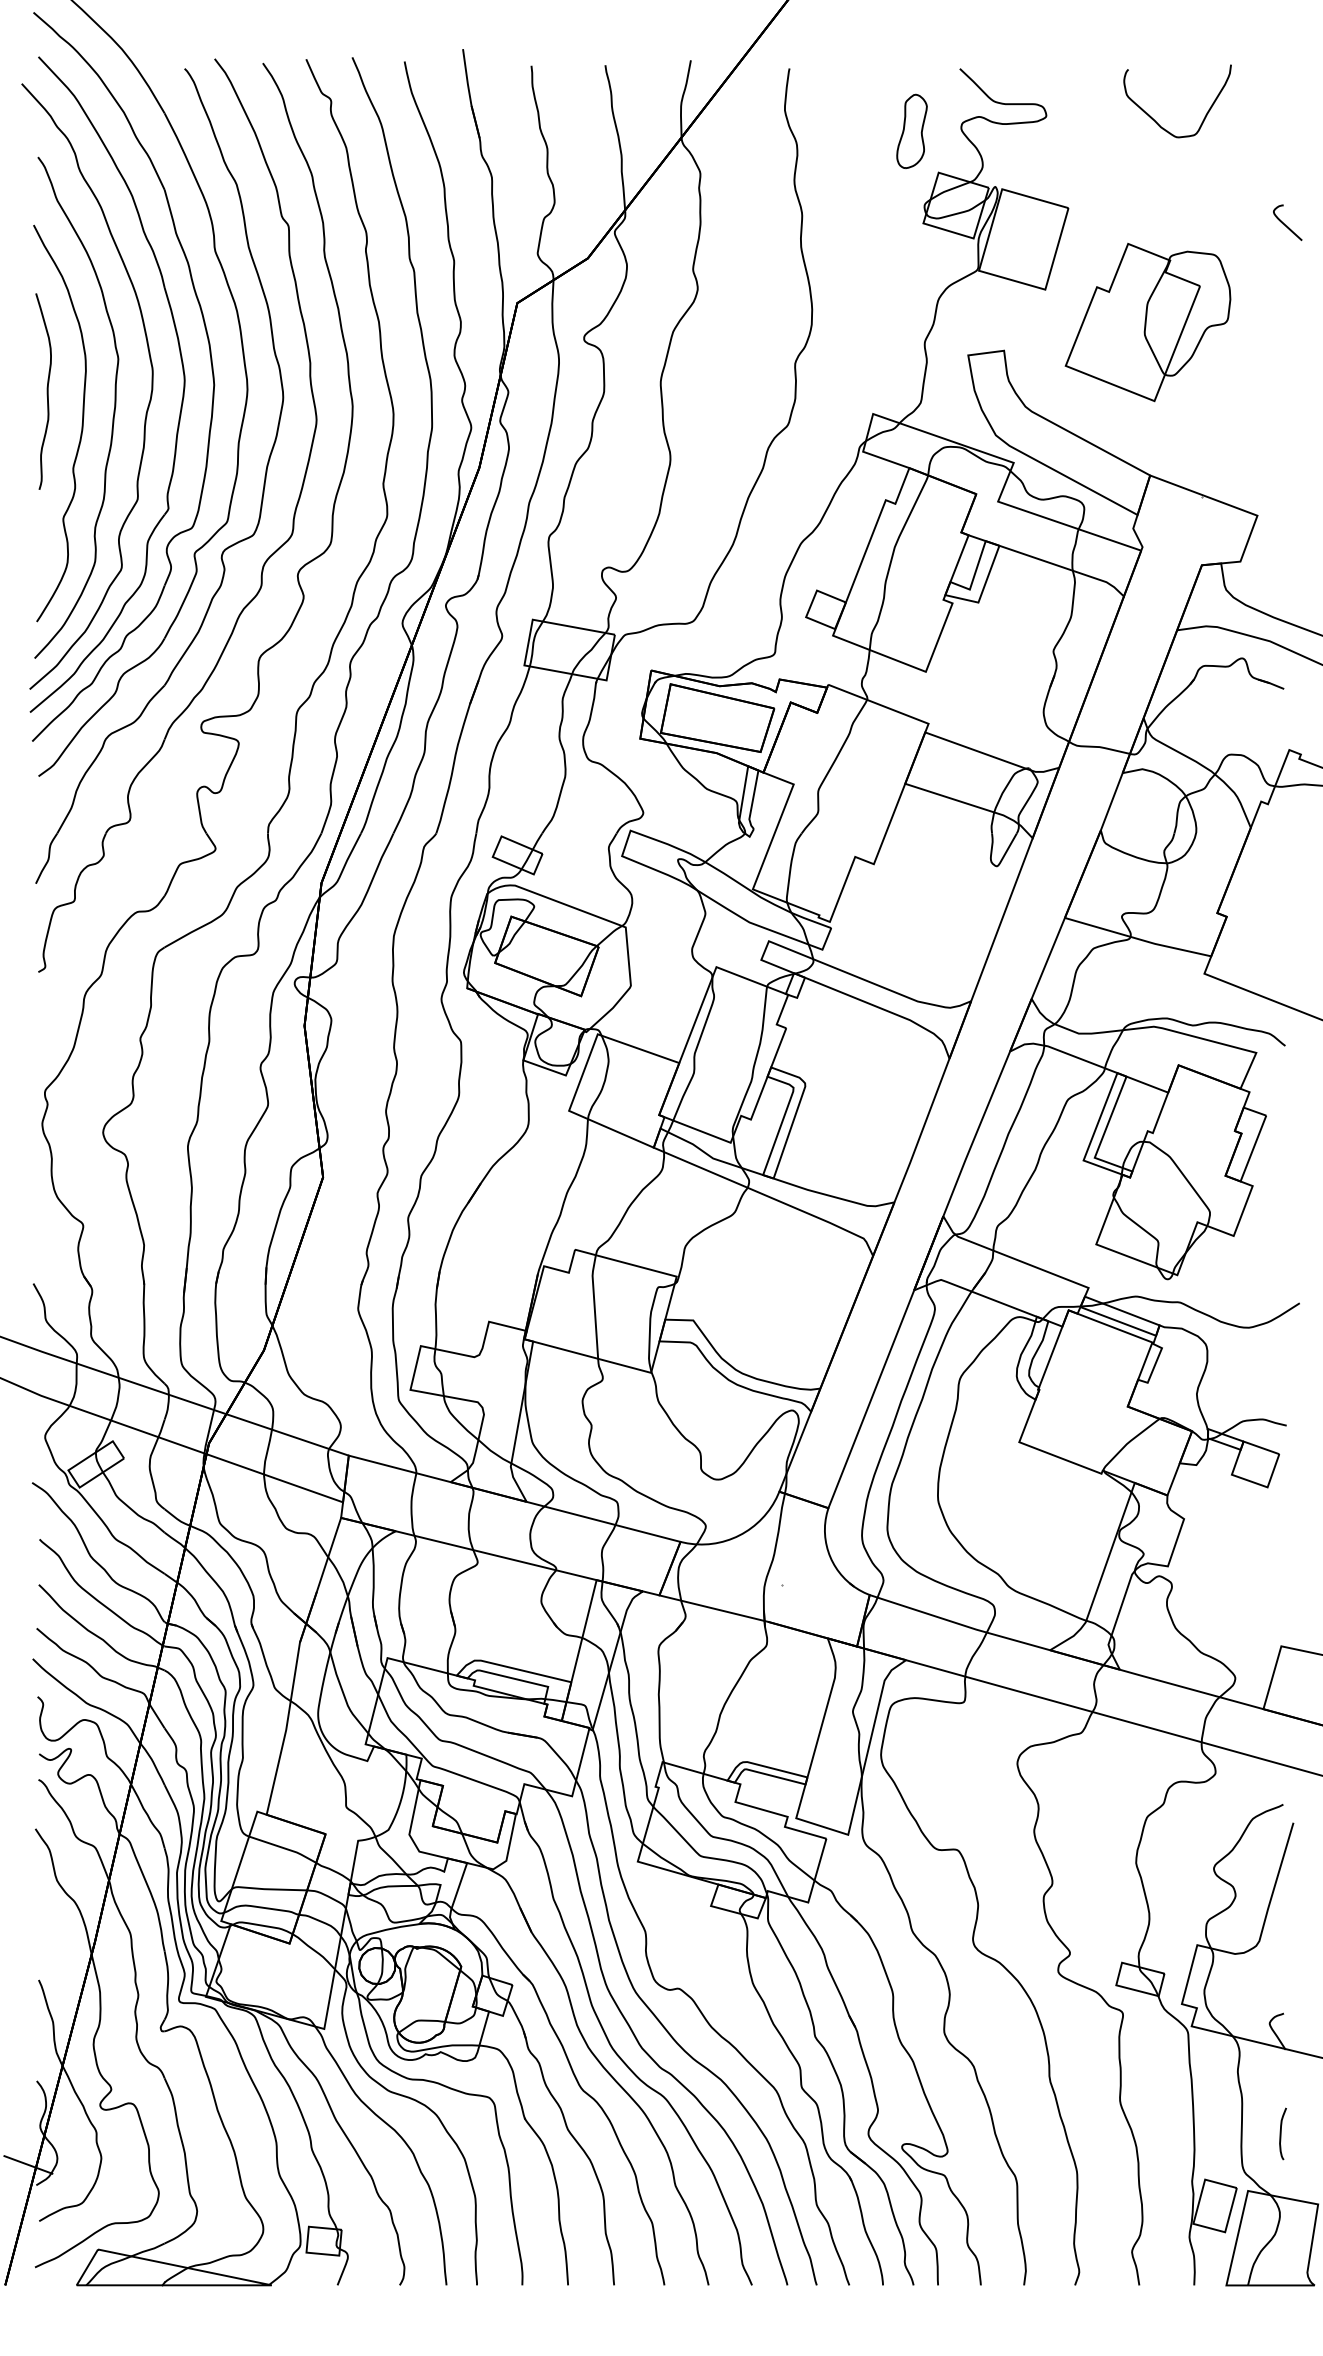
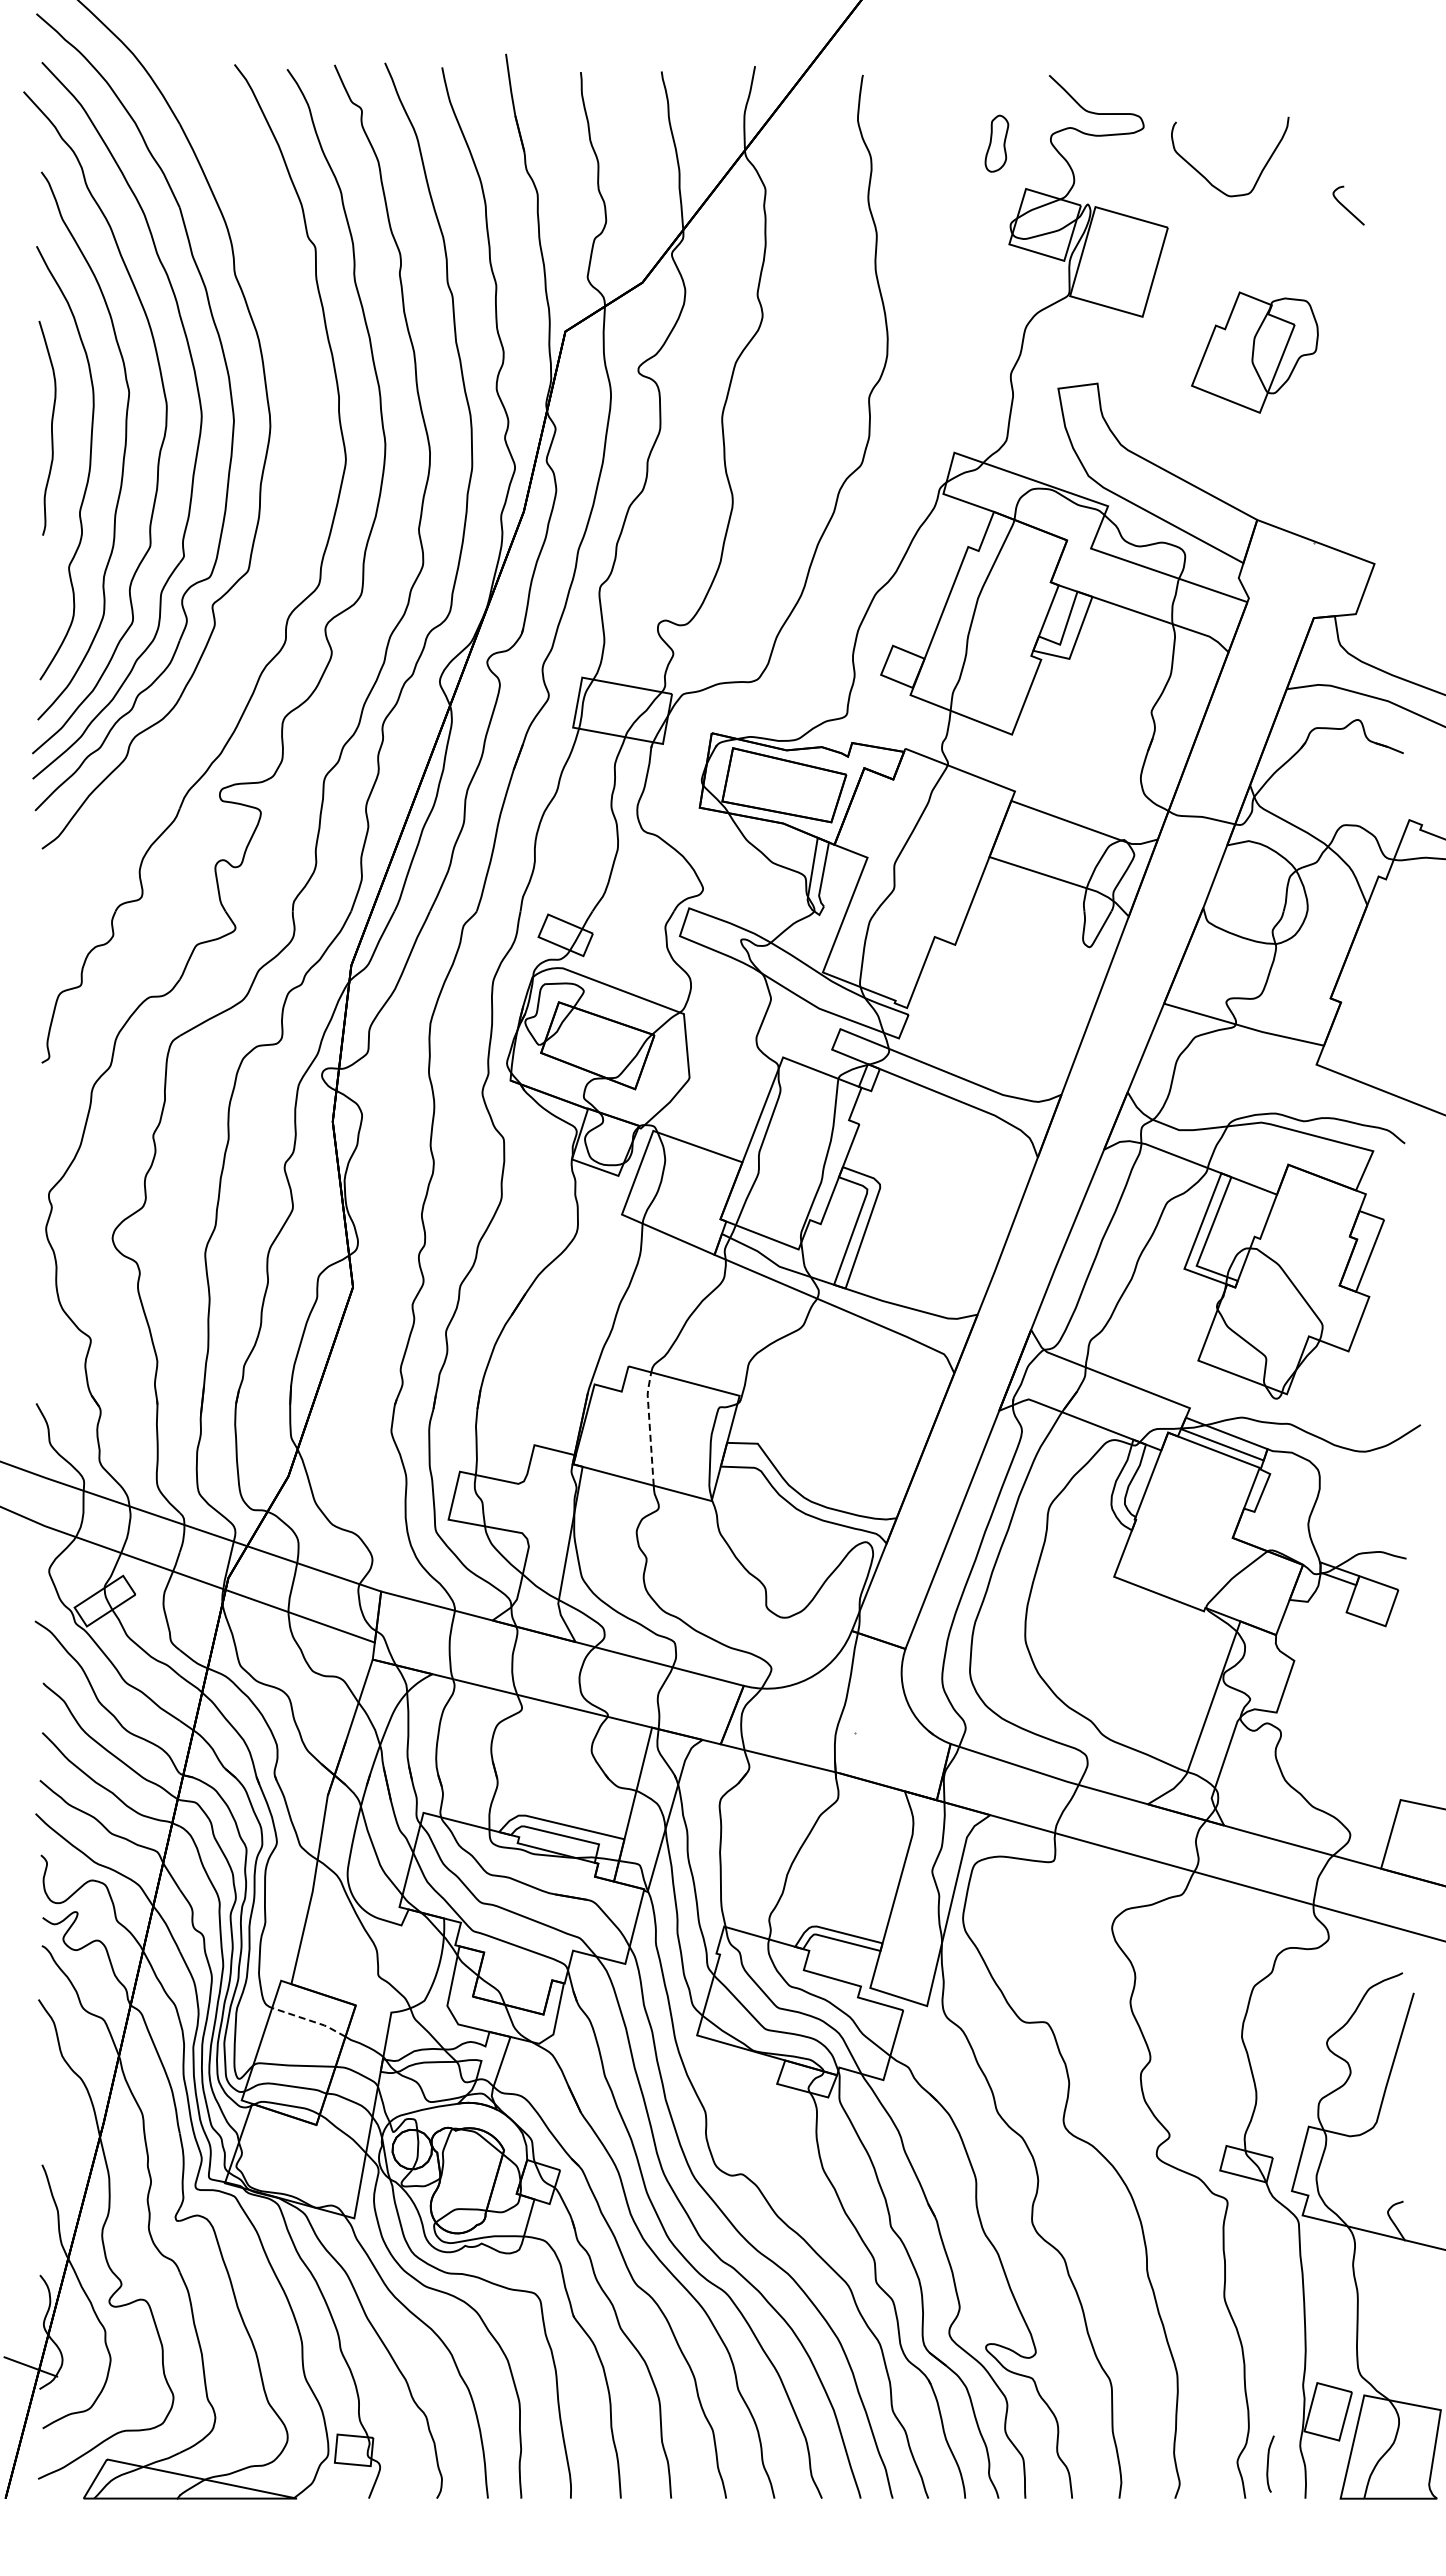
curve: (1156, 121) -> (1207, 179), moved
part: (911, 131) -> (996, 143), size x0.7
curve: (1285, 224) -> (1346, 207), moved
part: (1147, 322) -> (1254, 352), size x0.7
part: (225, 548) -> (246, 599), removed
line: (594, 1304) -> (649, 1426), solid -> dashed
line: (285, 1848) -> (311, 2020), solid -> dashed
curve: (1281, 2133) -> (1268, 2463), moved

